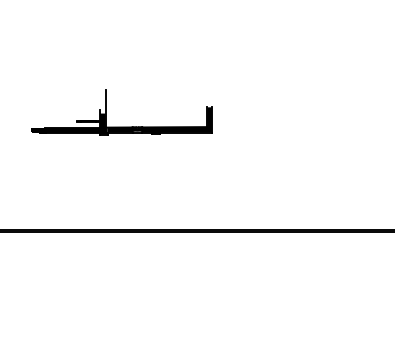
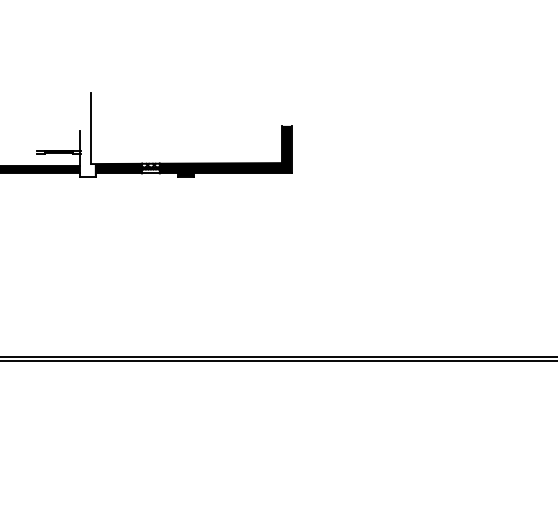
fill: (103, 123) -> (87, 156), removed

